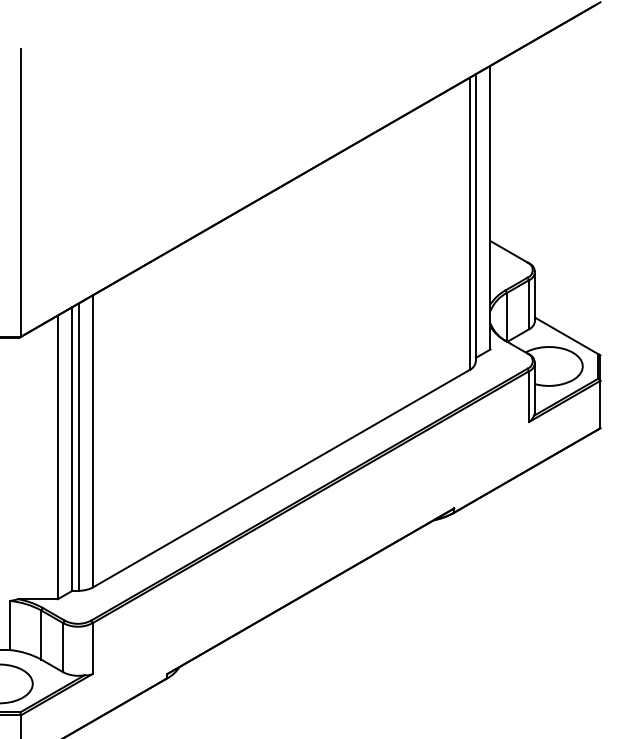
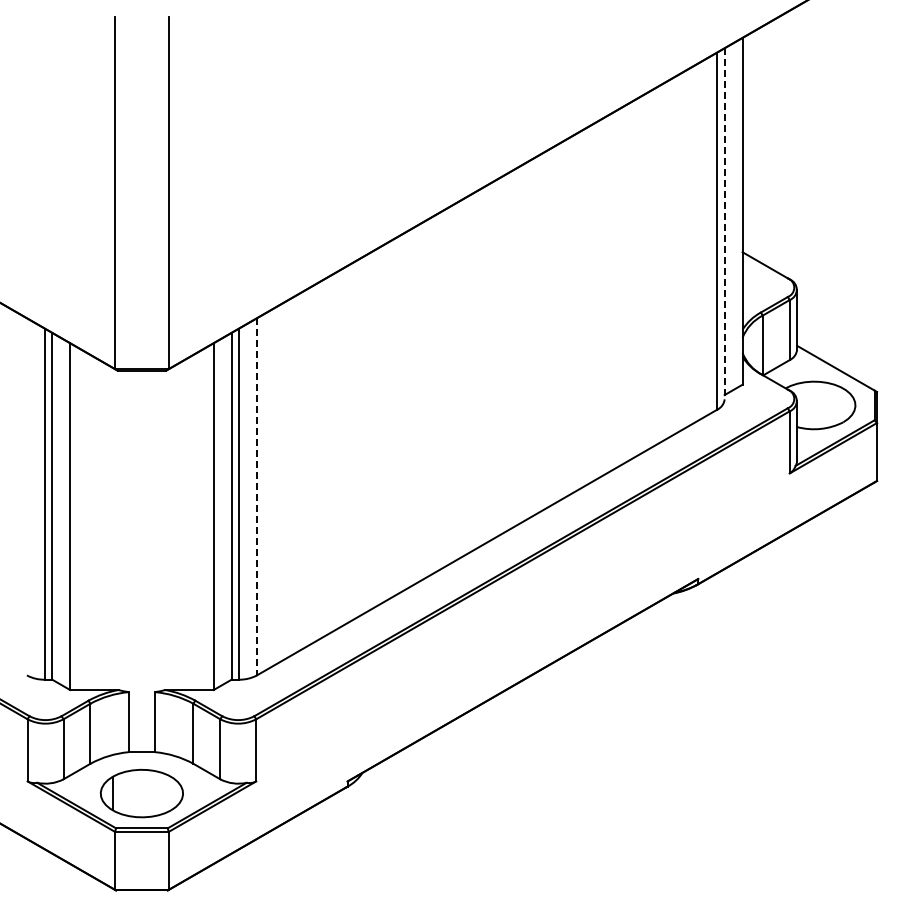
line: (475, 217) -> (724, 223), solid -> dashed
line: (92, 440) -> (256, 496), solid -> dashed

